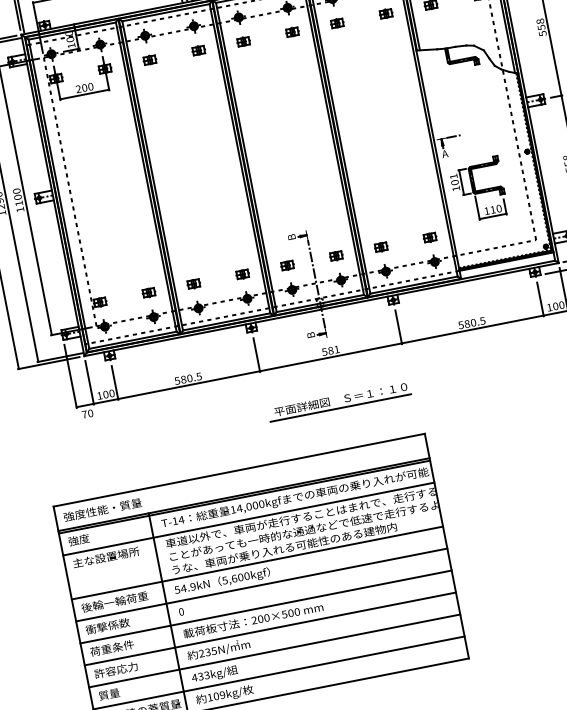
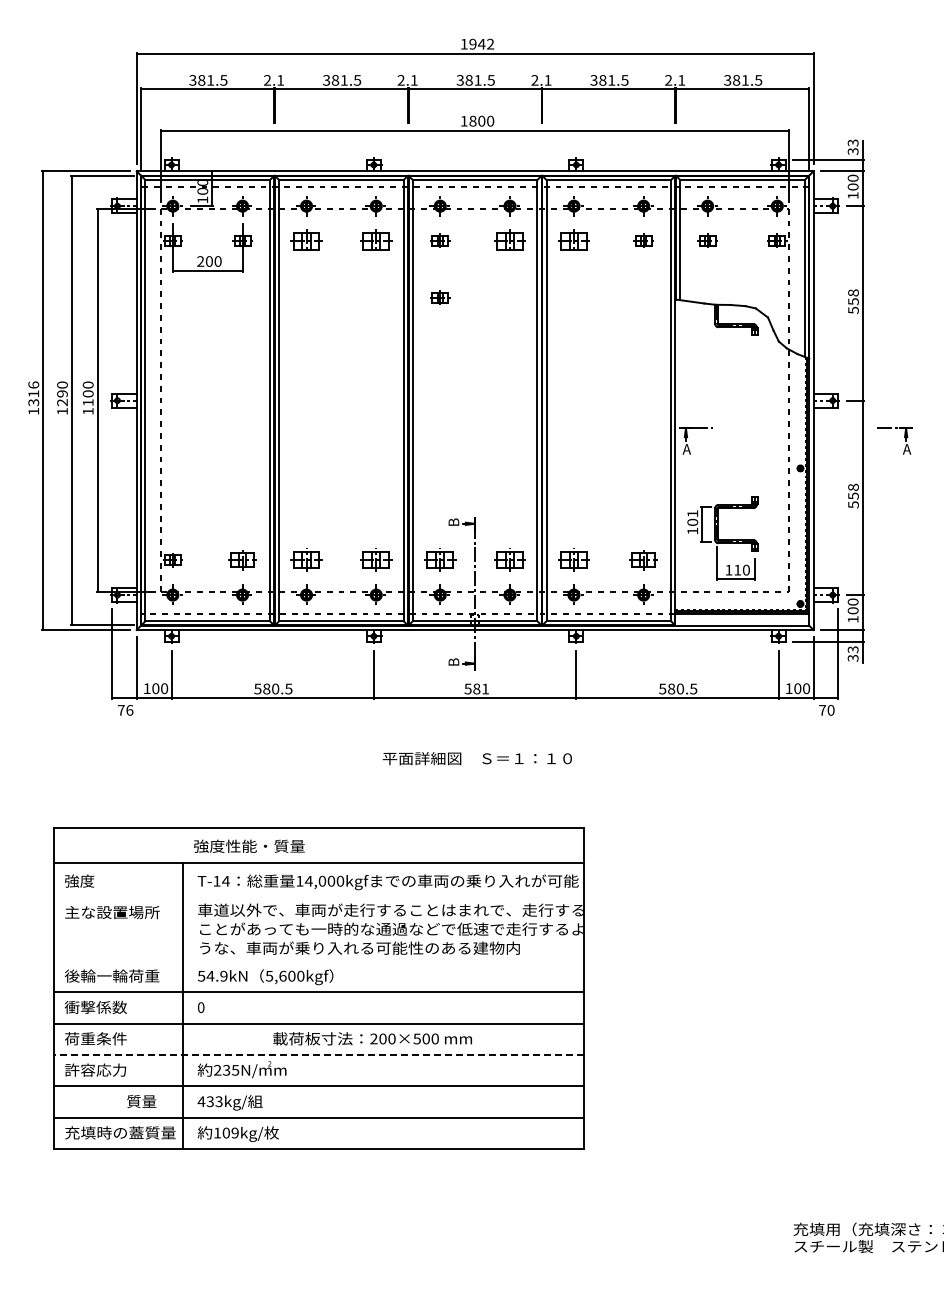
part: (336, 23) -> (573, 240), size x1.6
part: (292, 31) -> (509, 240), size x1.6
part: (198, 50) -> (376, 240), size x1.6
part: (149, 59) -> (306, 240), size x1.6
part: (251, 81) -> (440, 297), added
part: (478, 189) -> (722, 538), moved
part: (429, 237) -> (643, 560), size x1.4
part: (380, 247) -> (573, 560), size x1.6
part: (336, 256) -> (509, 560), size x1.6
part: (287, 265) -> (440, 560), size x1.6
part: (242, 274) -> (376, 560), size x1.6
part: (193, 284) -> (306, 560), size x1.6
part: (148, 292) -> (242, 560), size x1.4
line: (340, 408) -> (474, 770), removed
text: (90, 413) -> (129, 710), 70 -> 76
line: (244, 496) -> (318, 866), removed
text: (102, 509) -> (249, 845), moved
line: (248, 519) -> (318, 898), removed
line: (257, 562) -> (318, 960), removed
text: (253, 620) -> (372, 1038), moved
line: (270, 629) -> (318, 1055), solid -> dashed
text: (109, 694) -> (141, 1101), moved

